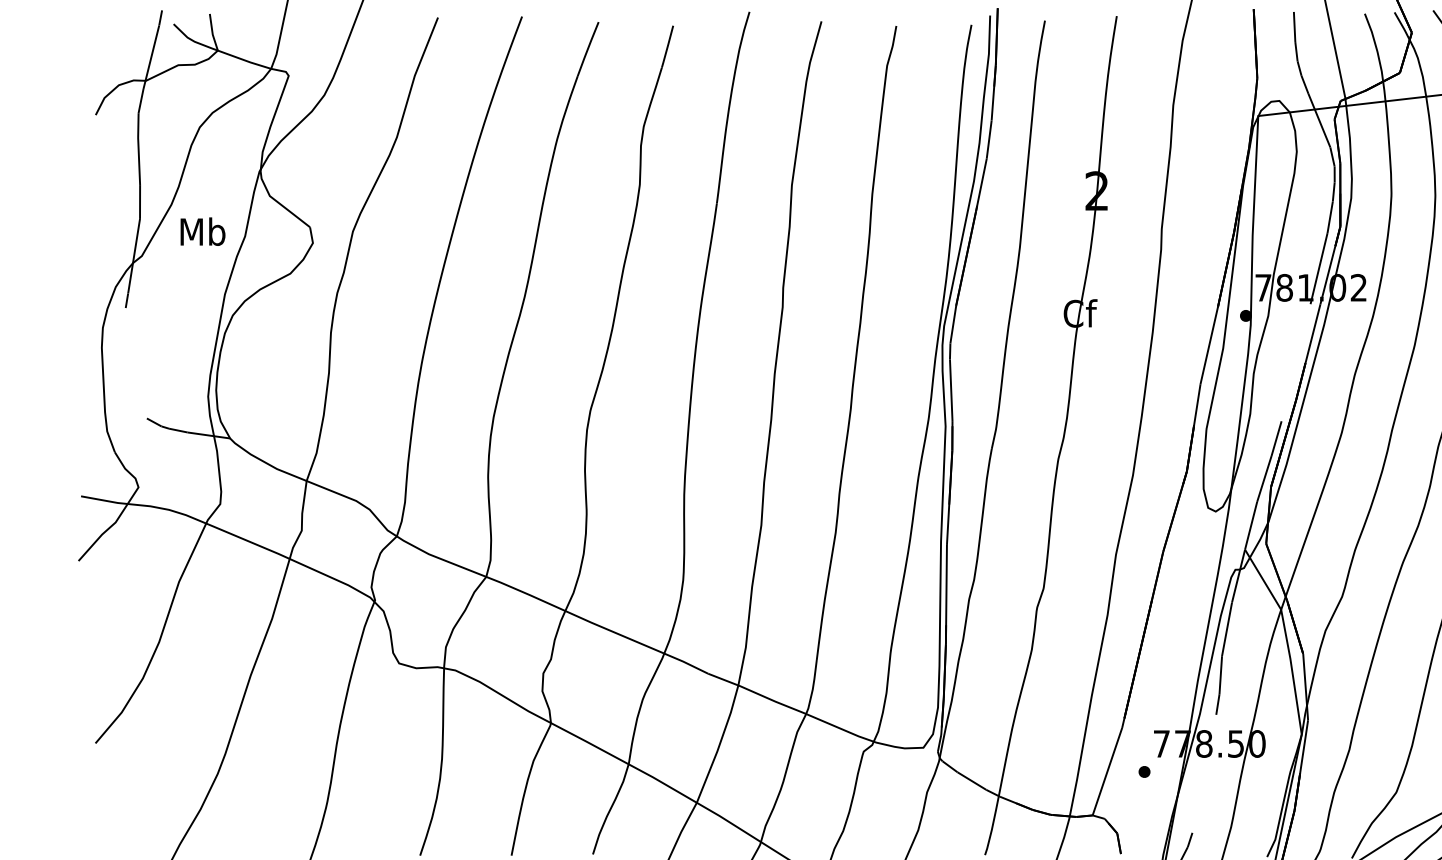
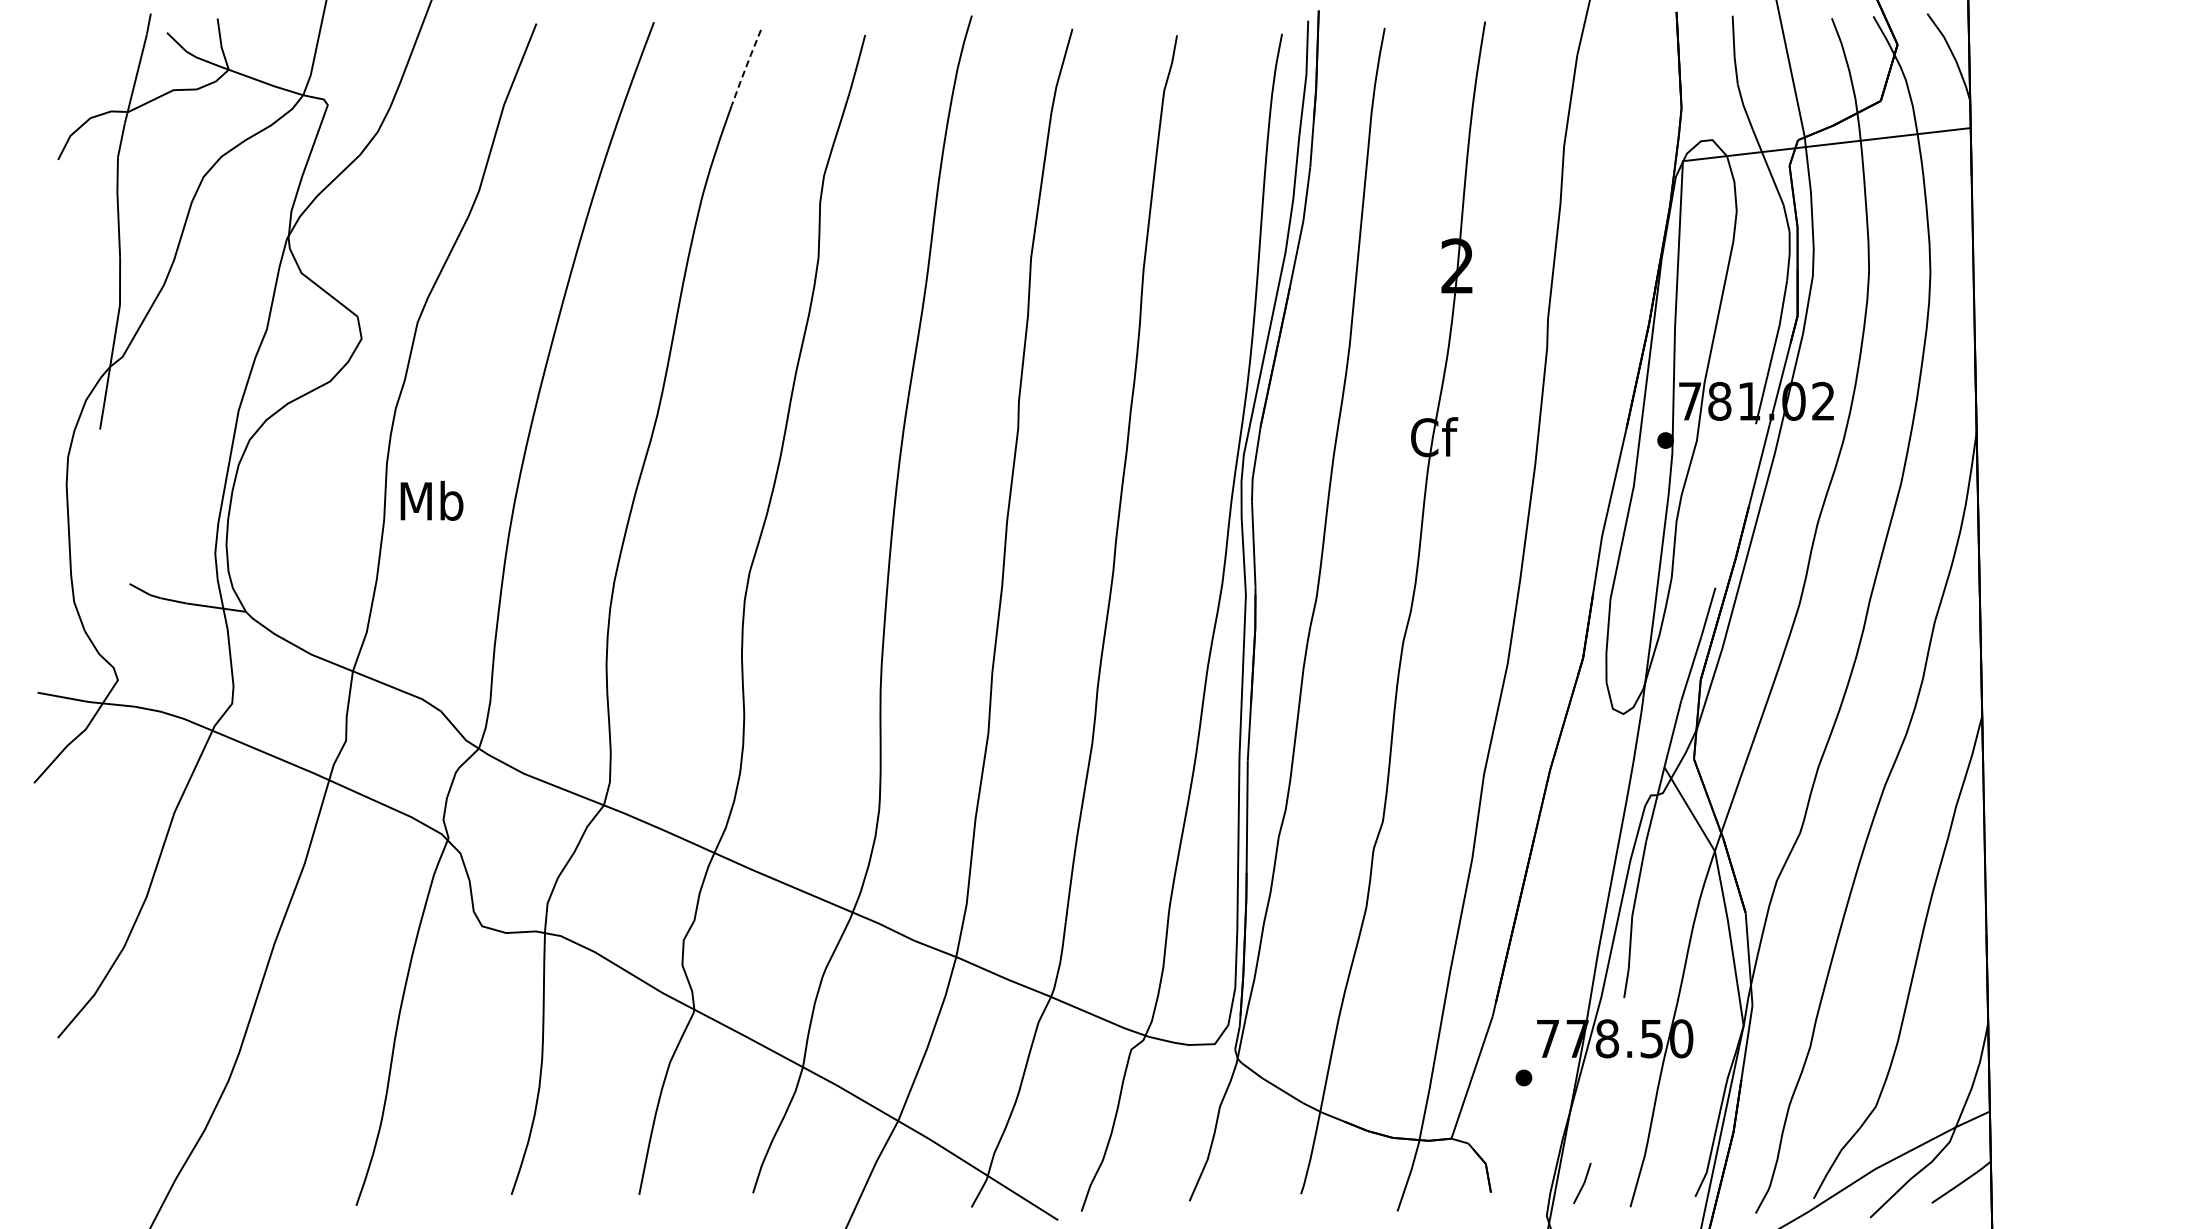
line: (587, 48) -> (745, 67), solid -> dashed
text: (202, 231) -> (431, 500), moved

